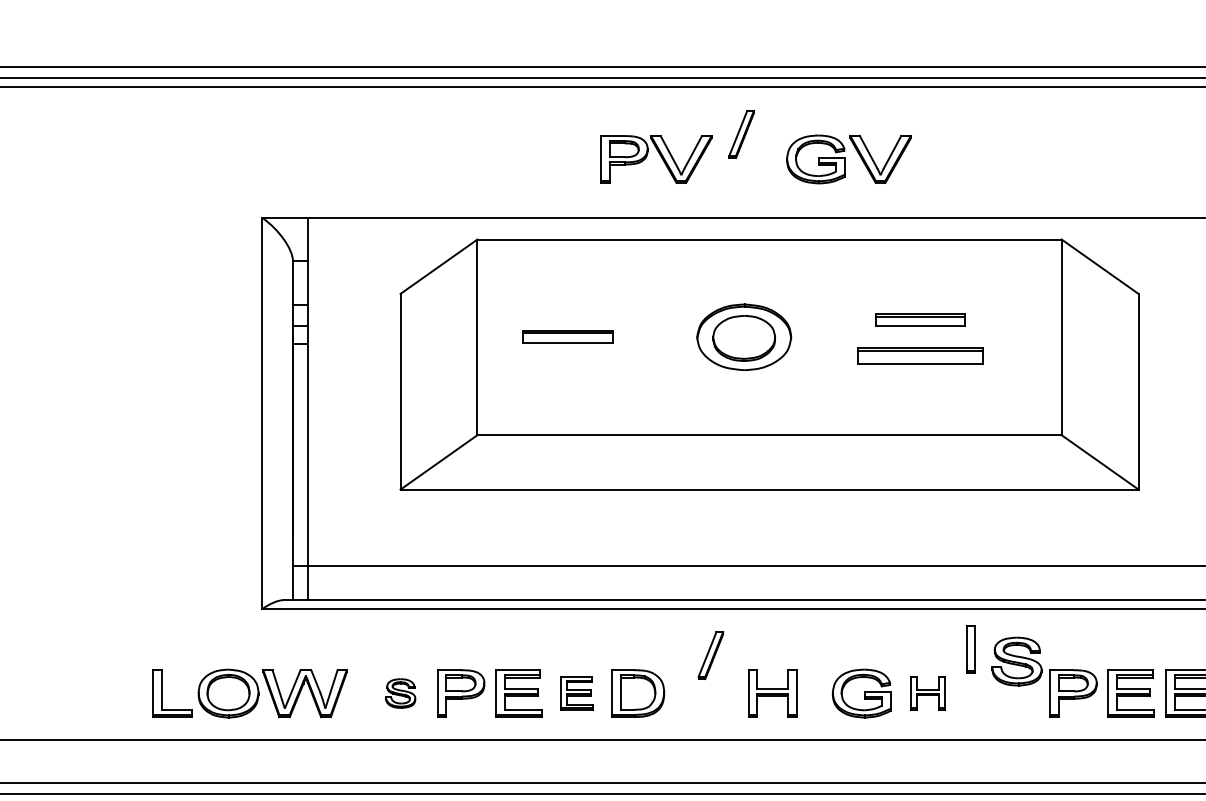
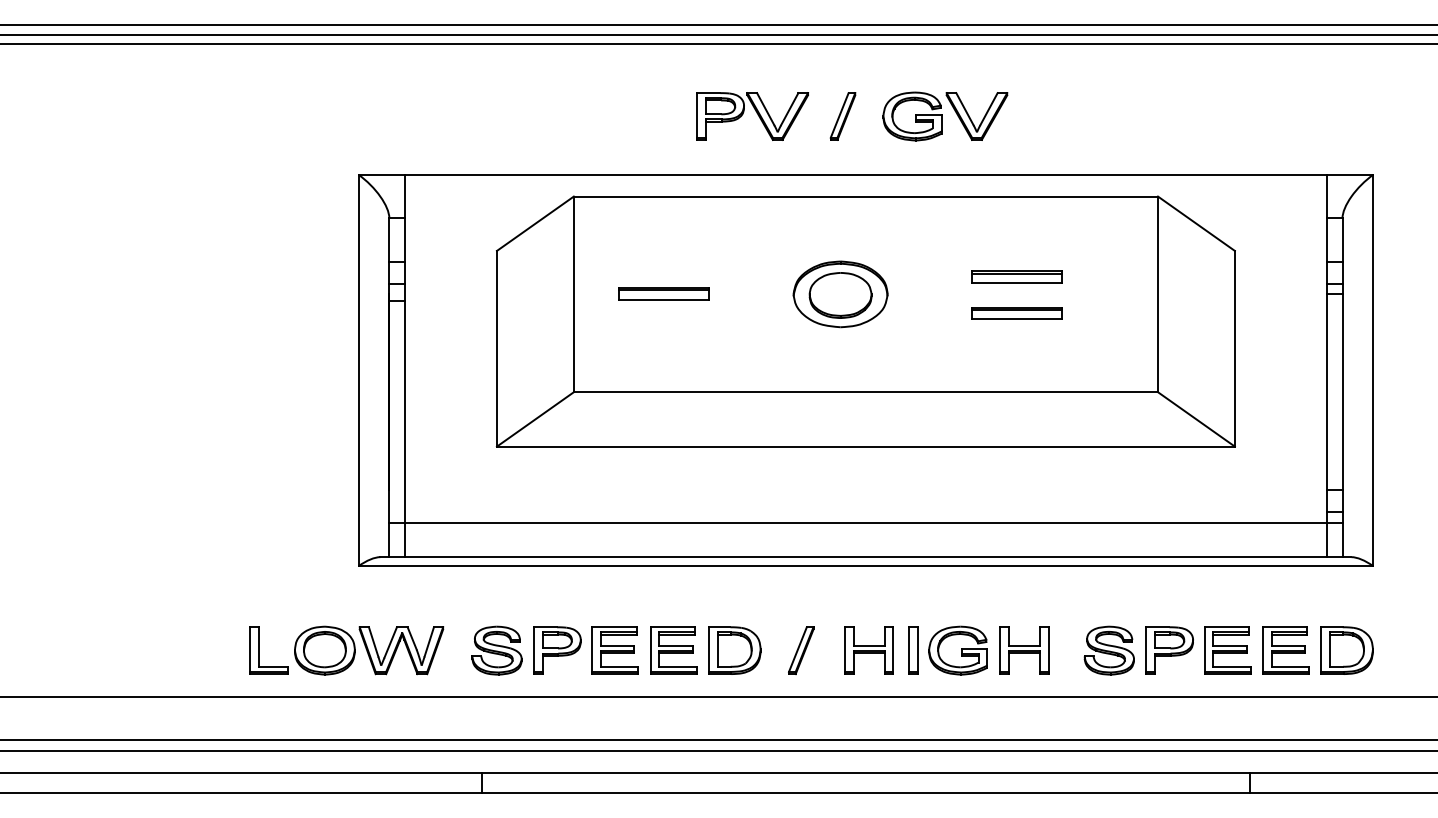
part: (741, 134) -> (842, 116), moved
part: (920, 356) -> (1016, 313), size x0.71
part: (971, 649) -> (913, 650), moved
part: (711, 655) -> (801, 650), moved
part: (1016, 661) -> (1108, 650), moved
part: (400, 693) -> (496, 650), size x1.67
part: (577, 693) -> (673, 650), size x1.43
part: (928, 693) -> (1024, 650), size x1.43

